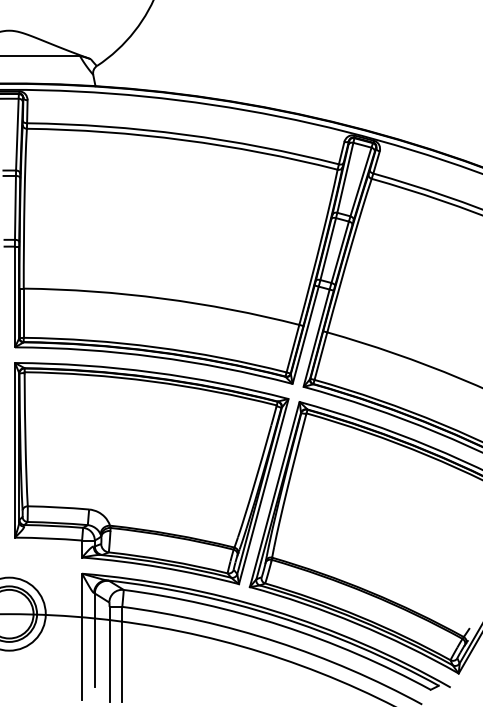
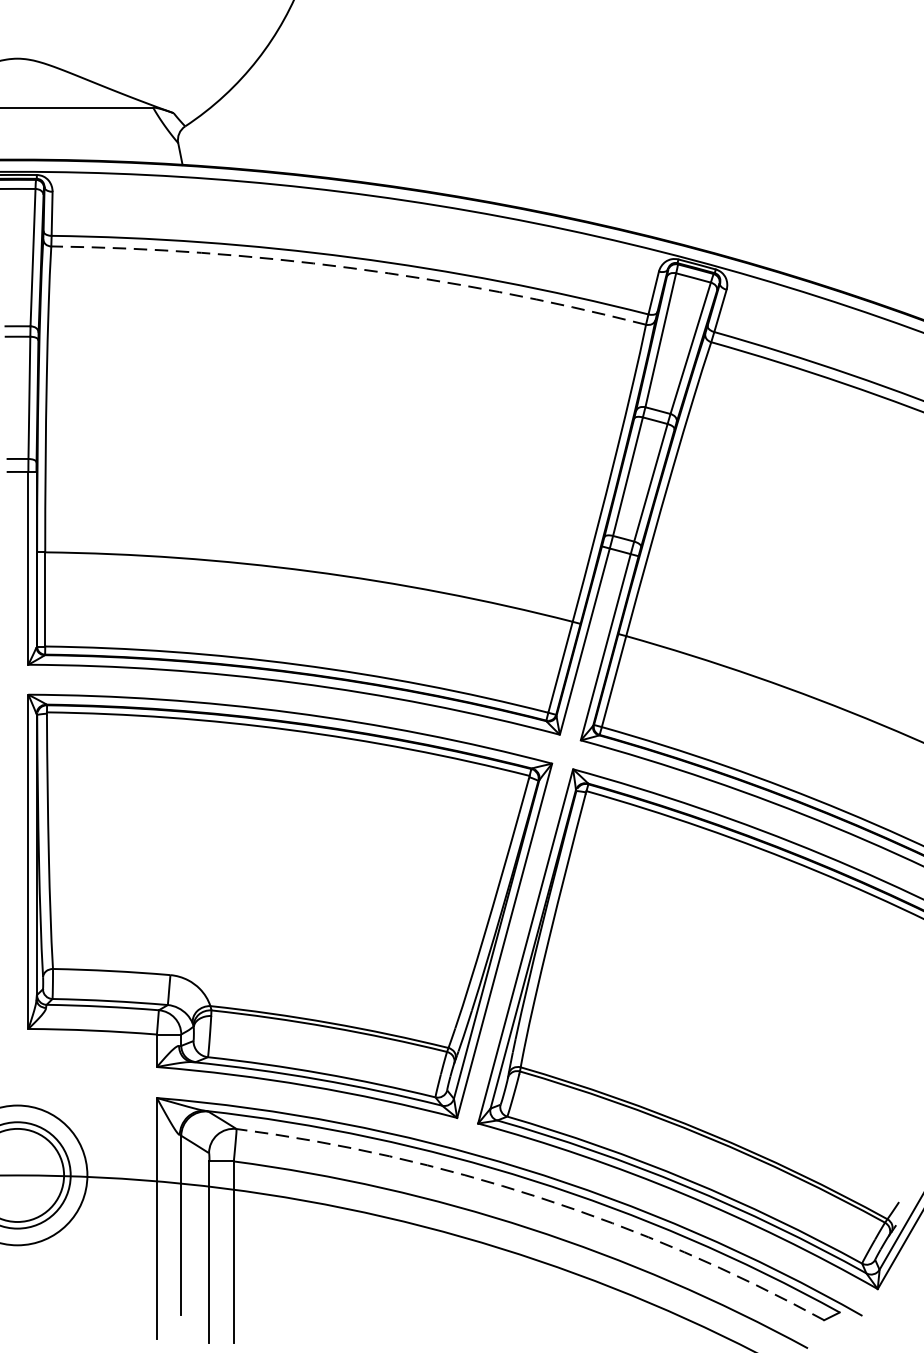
arc: (183, 140) -> (350, 268), solid -> dashed
arc: (281, 625) -> (538, 1197), solid -> dashed

